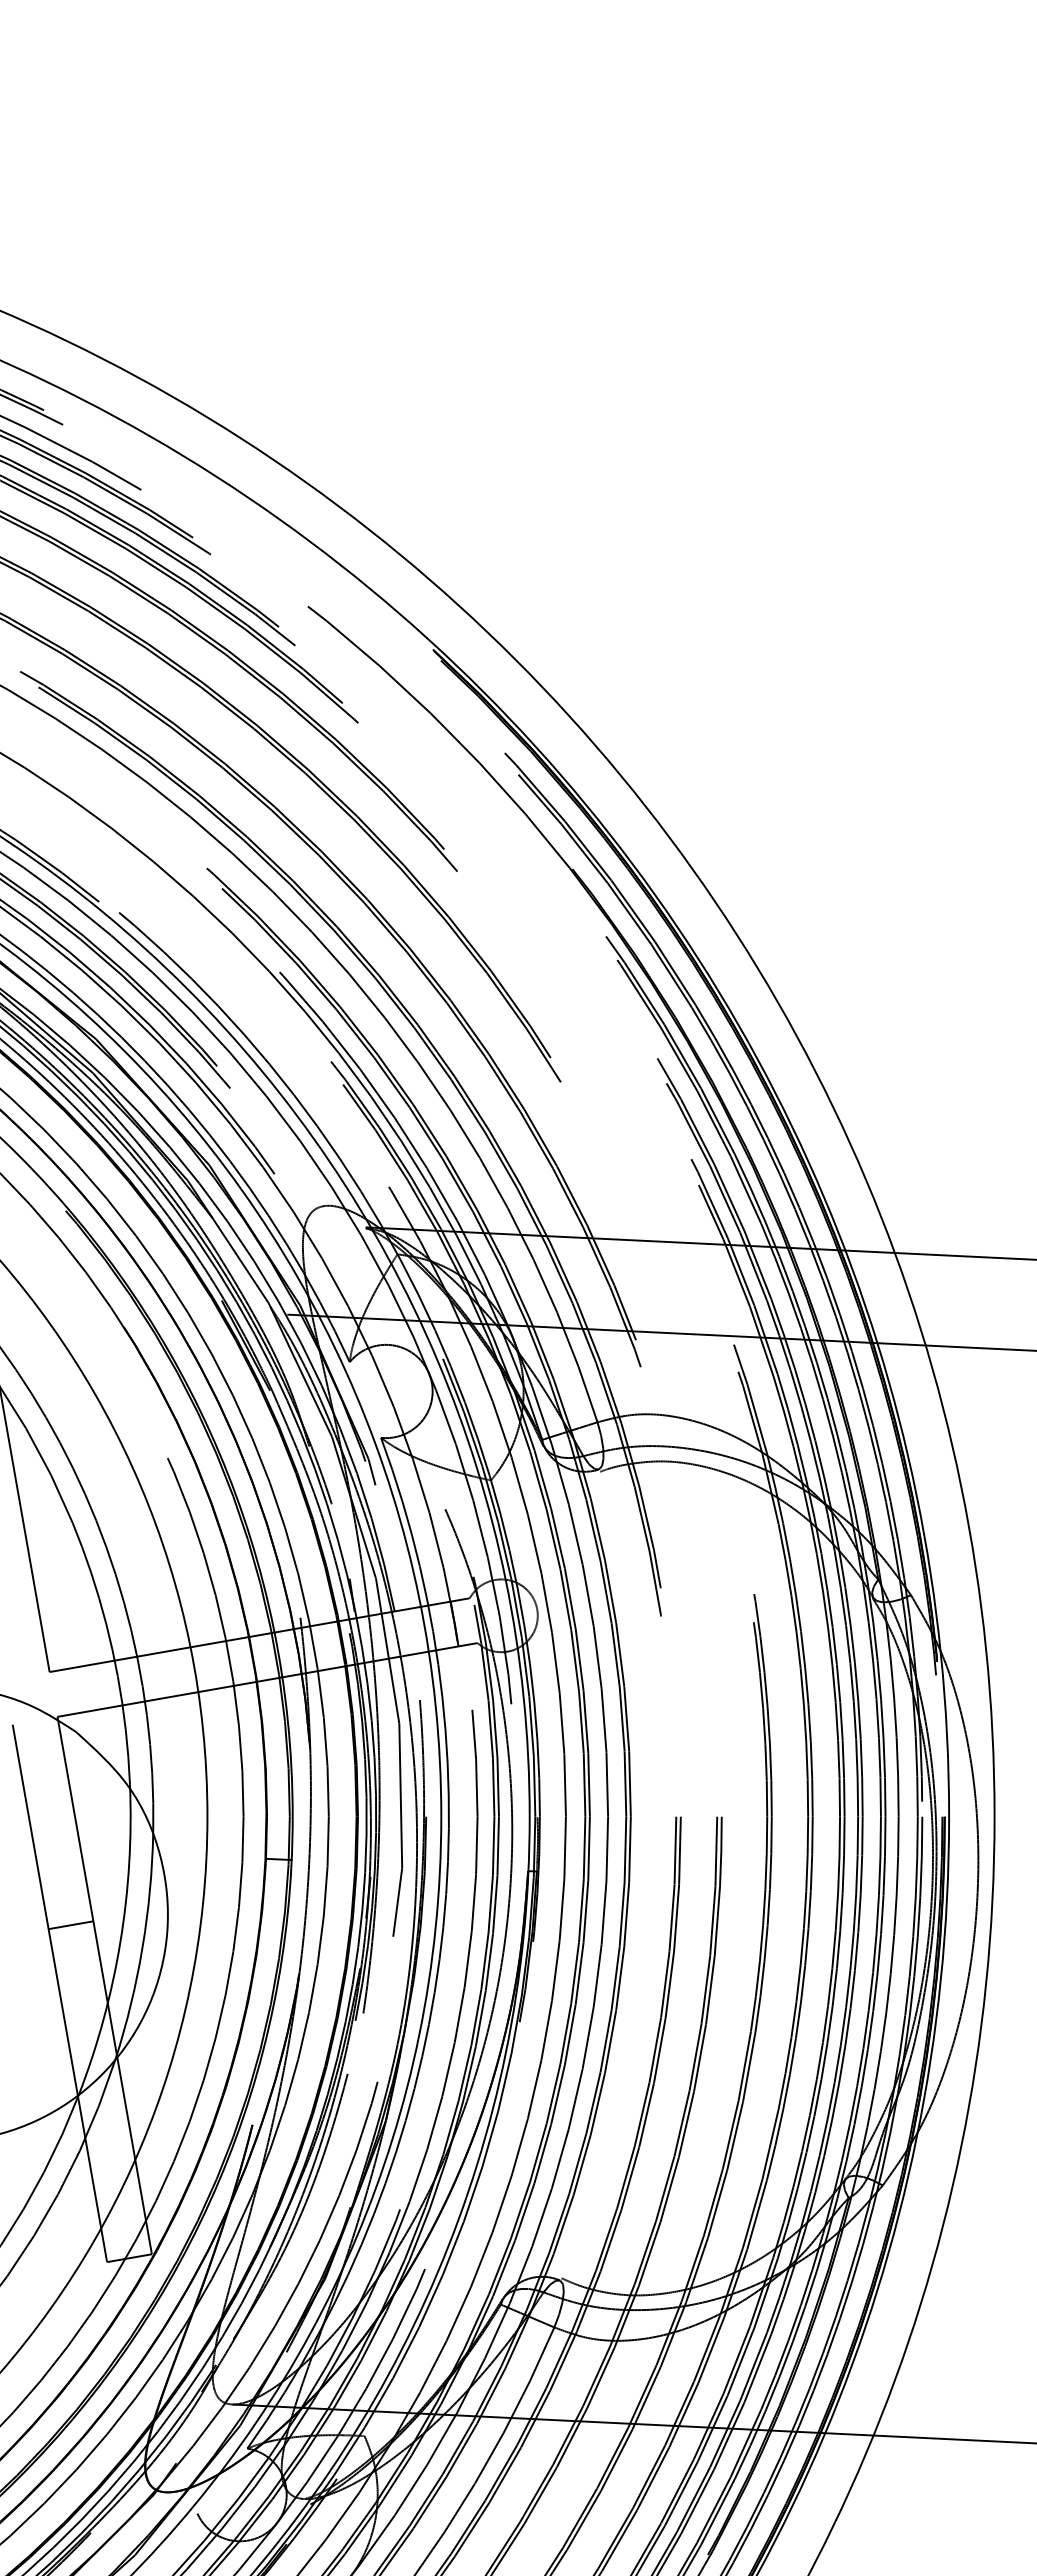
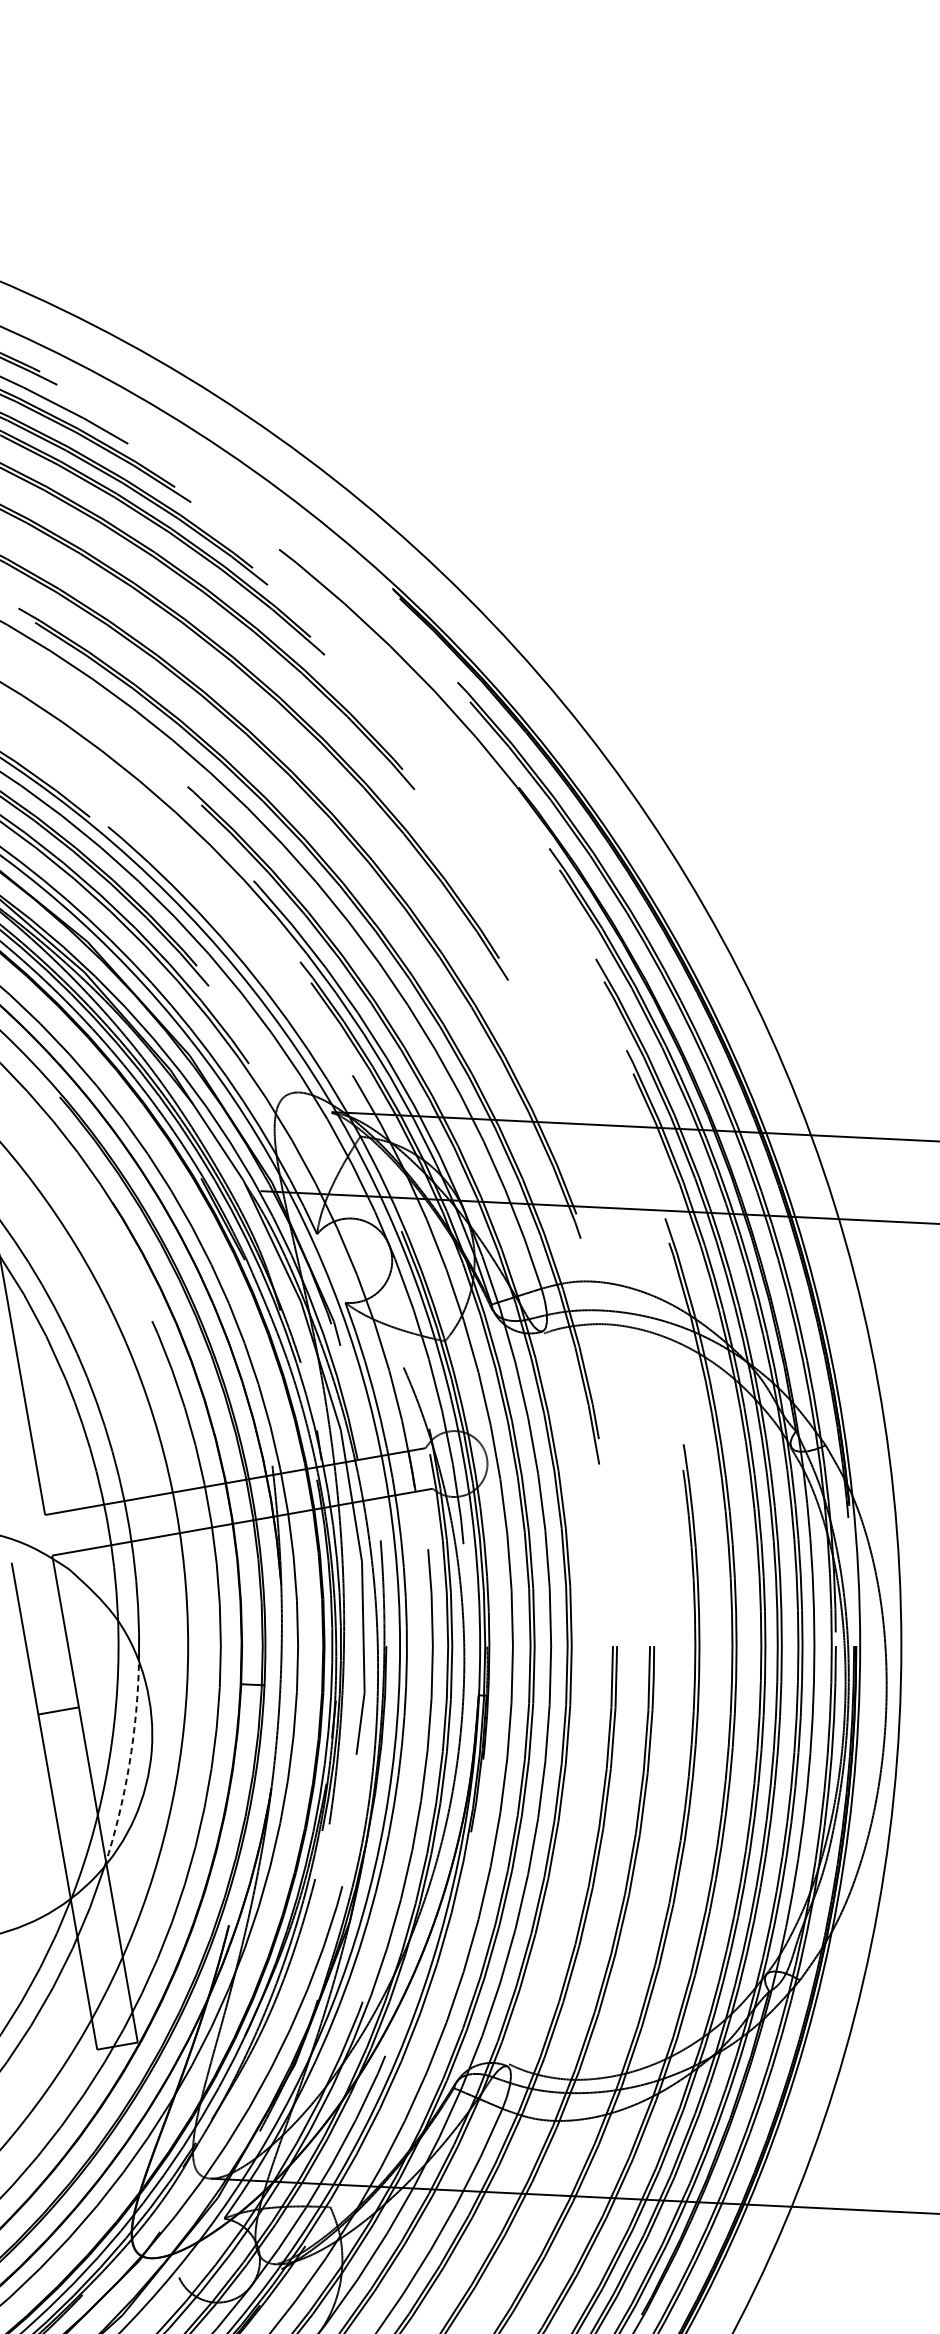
line: (70, 1925) -> (58, 1711), moved
arc: (142, 1947) -> (129, 1764), solid -> dashed

